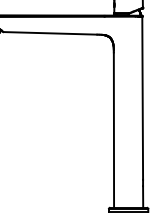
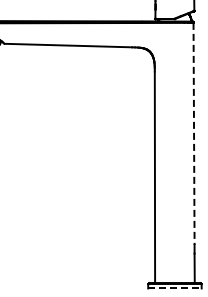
line: (143, 97) -> (194, 133), solid -> dashed
line: (128, 211) -> (174, 288), solid -> dashed

